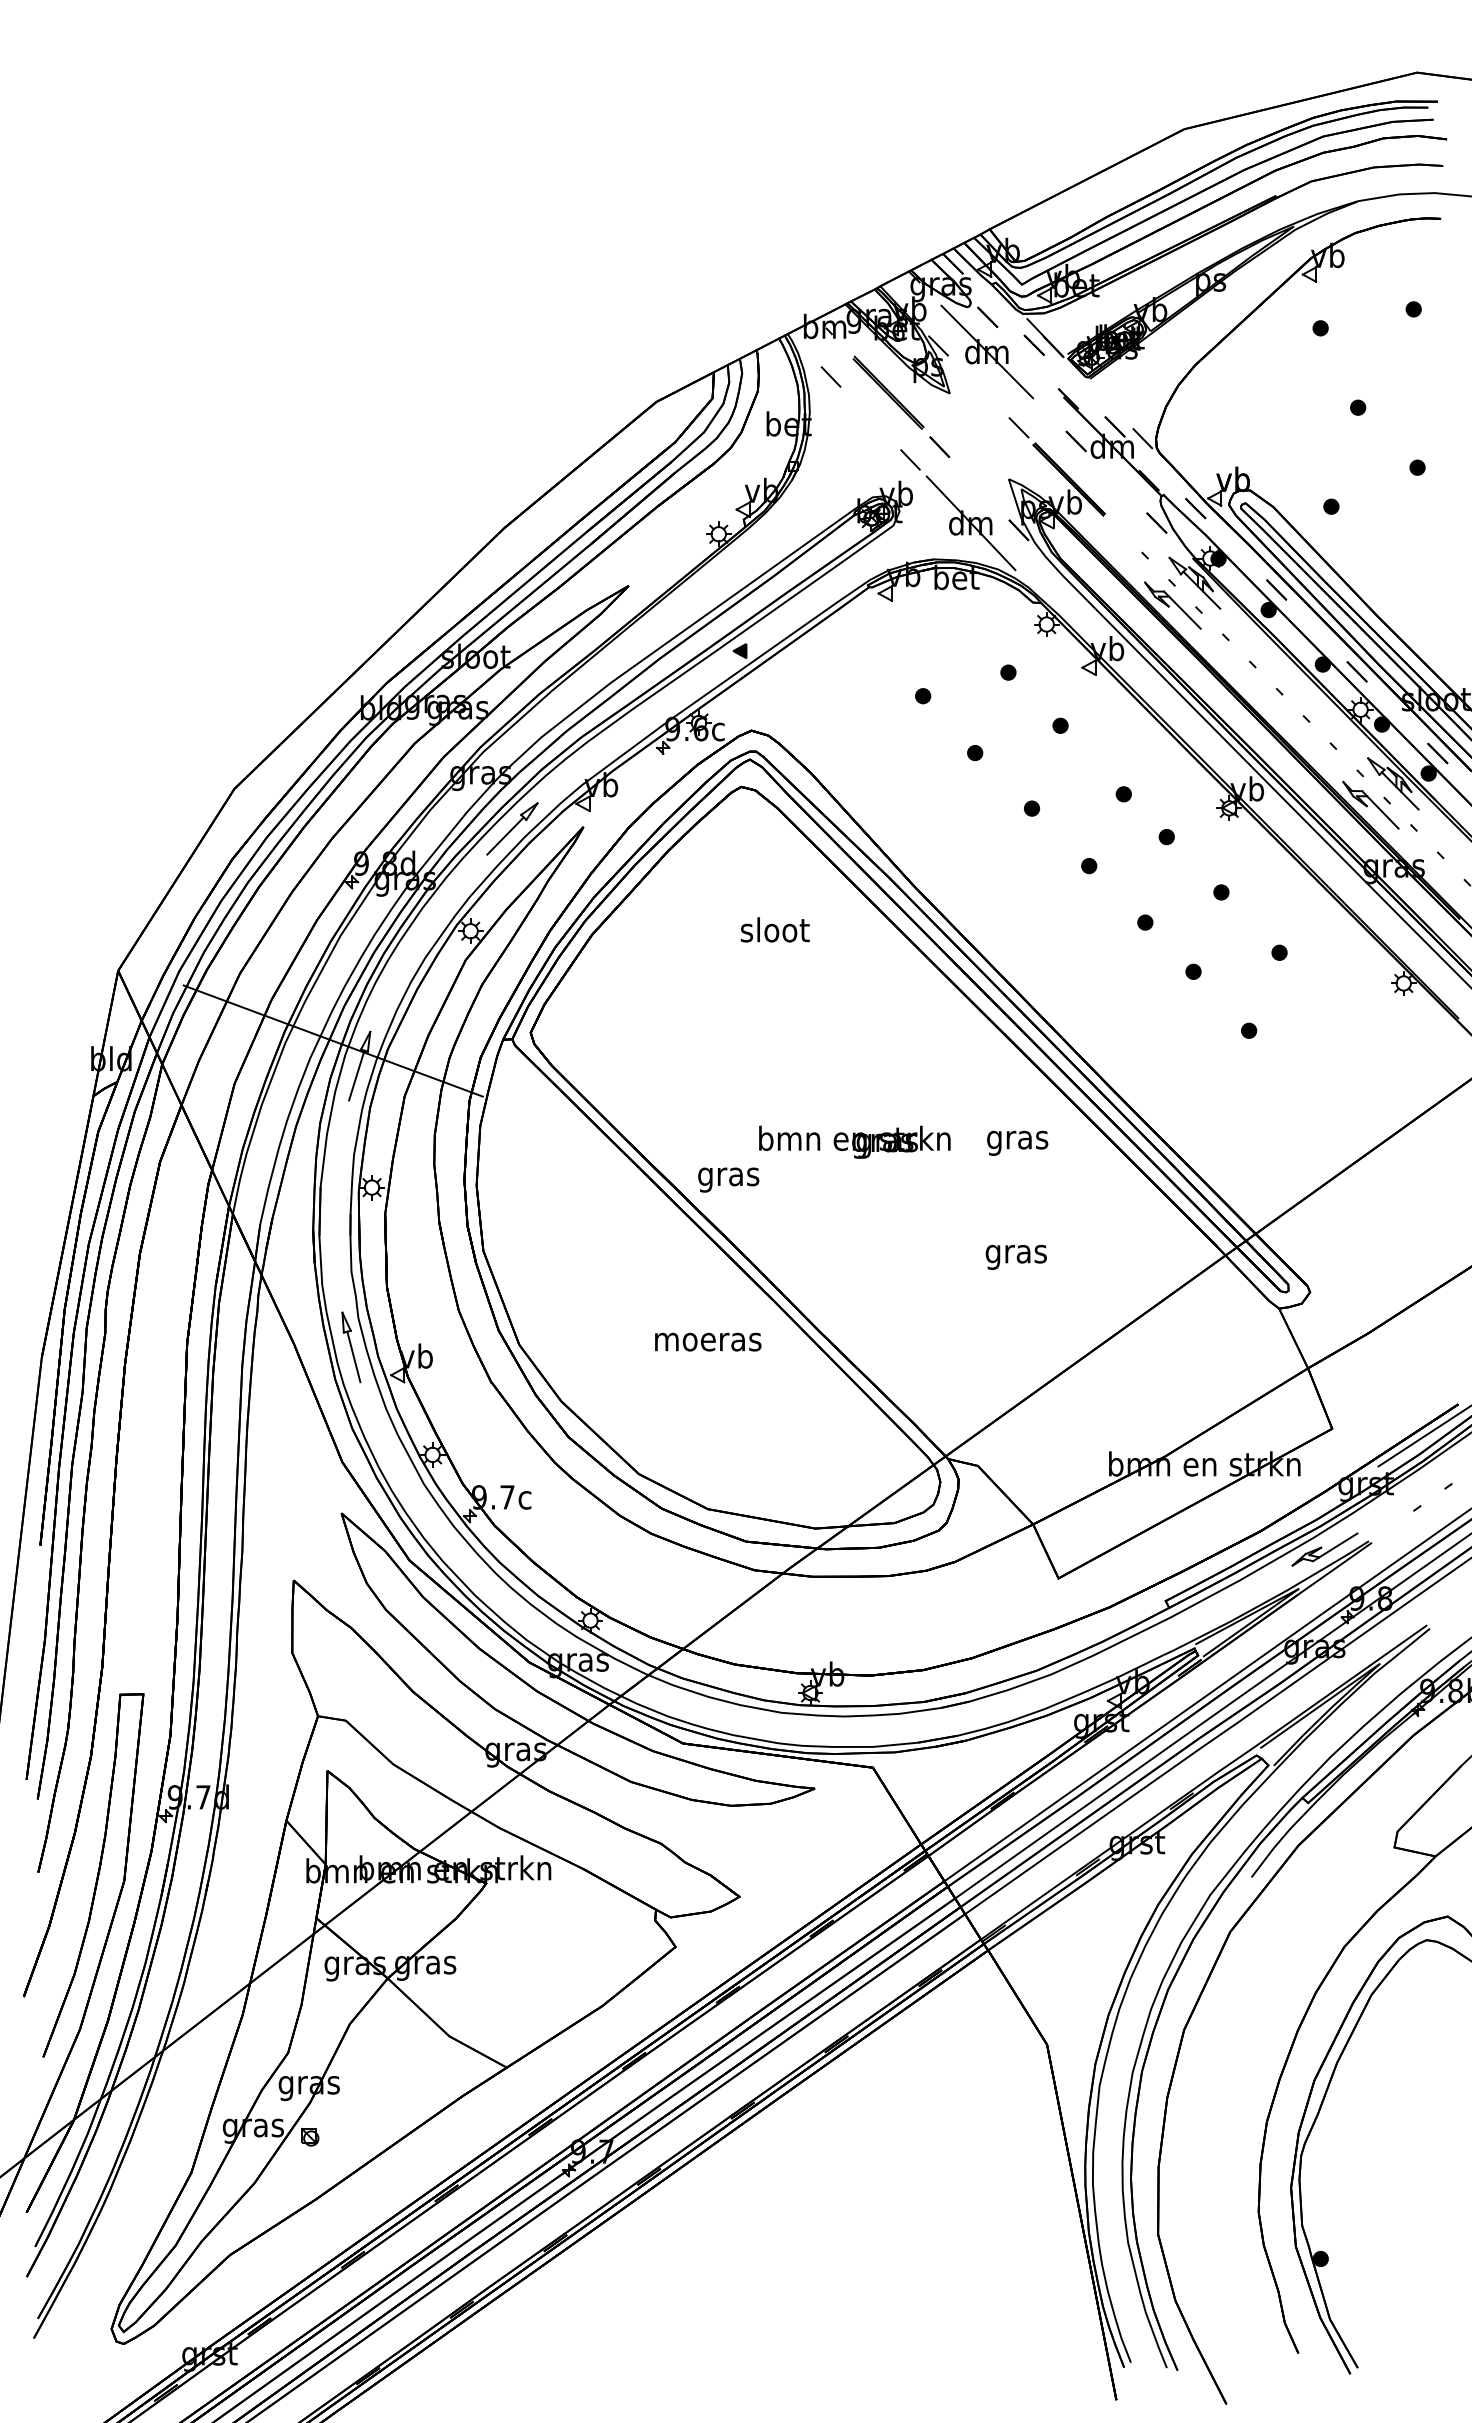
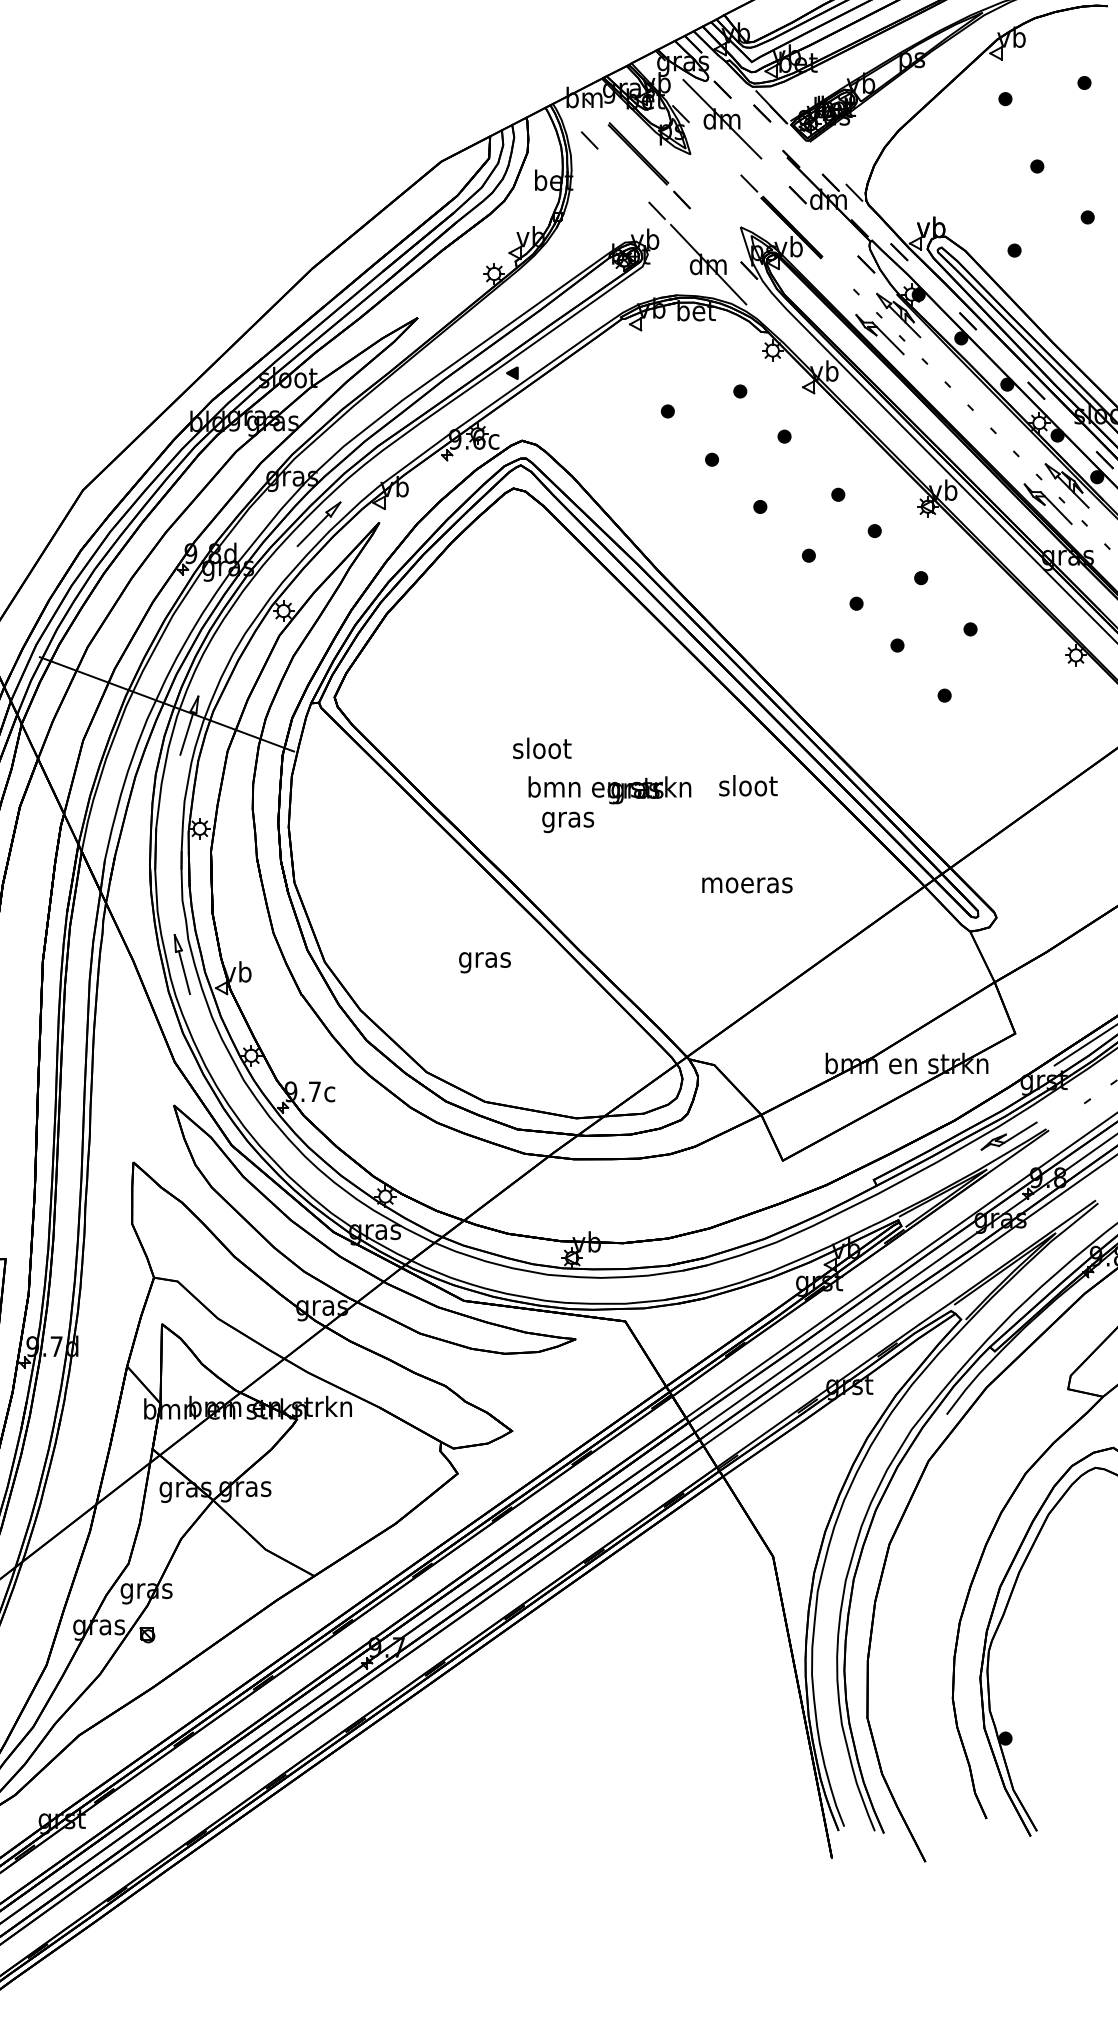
text: (774, 929) -> (541, 748), moved
text: (1017, 1139) -> (748, 787), gras -> sloot
text: (728, 1179) -> (567, 821), moved
text: (1016, 1256) -> (747, 887), gras -> moeras
text: (708, 1344) -> (485, 962), moeras -> gras

